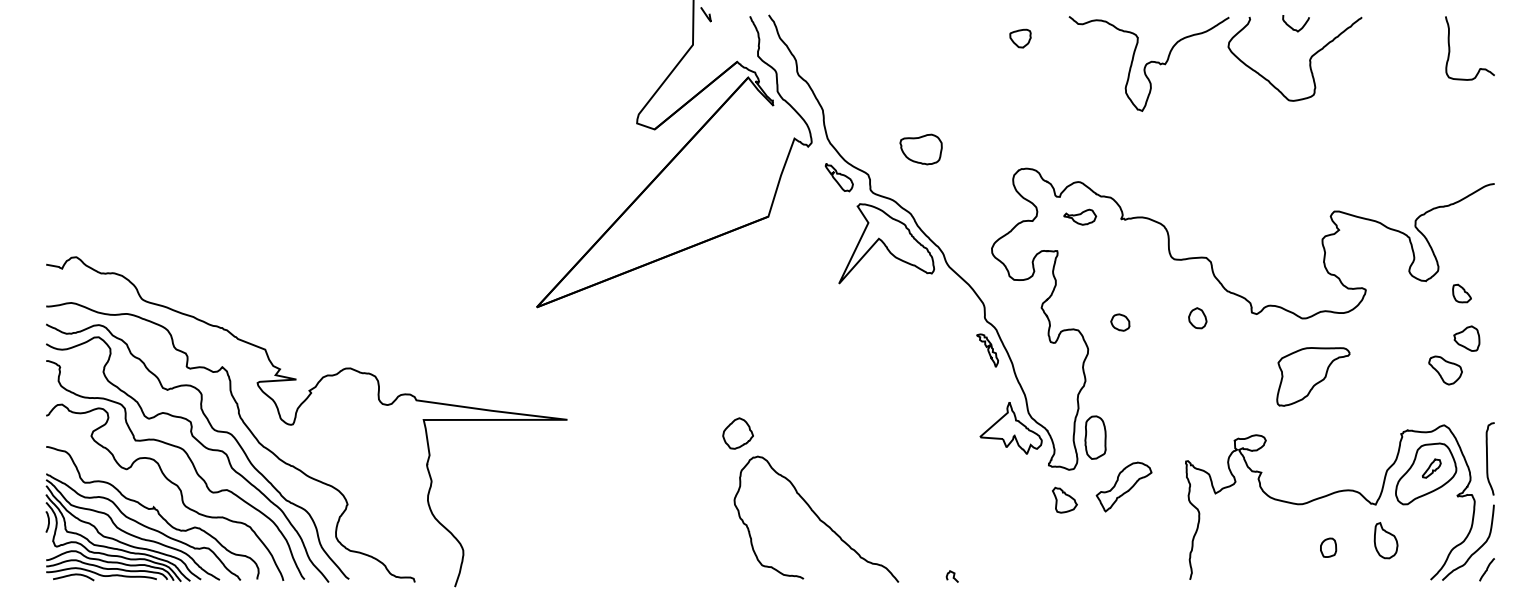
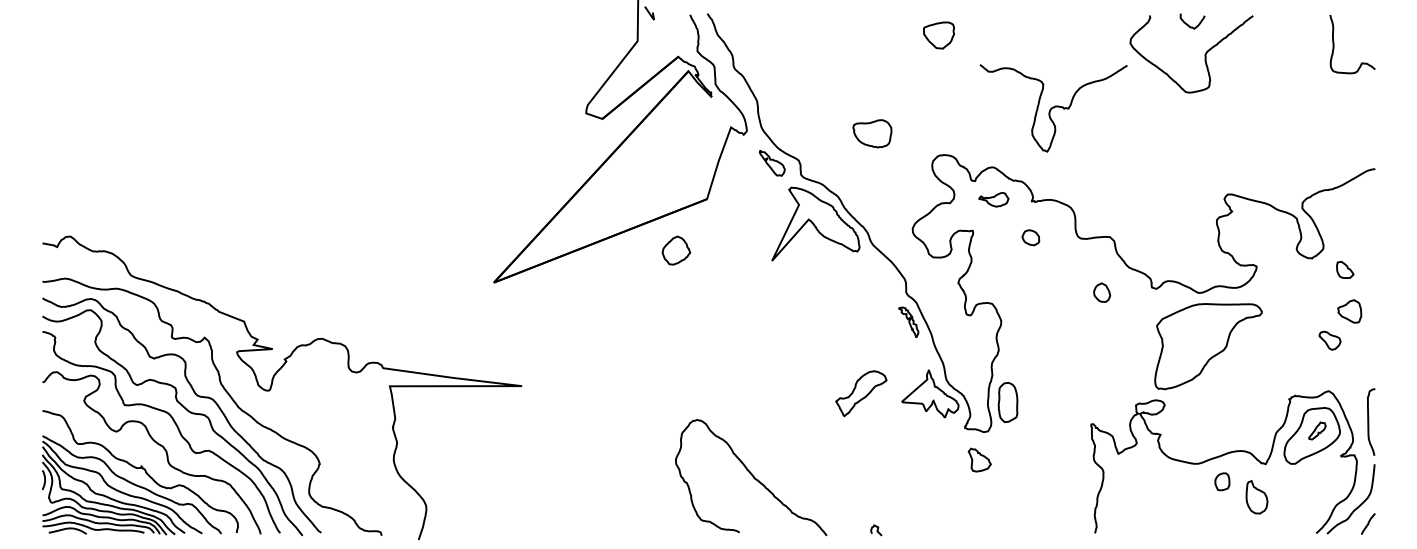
part: (1020, 38) -> (938, 35), size x1.6
curve: (1148, 63) -> (1053, 107), moved
part: (920, 149) -> (871, 133), moved
part: (1120, 322) -> (1030, 237), moved
part: (1445, 370) -> (1330, 340), size x0.7
part: (1313, 376) -> (1208, 346), size x1.6
part: (737, 433) -> (675, 250), moved
part: (1123, 486) -> (860, 393), moved
part: (1385, 540) -> (1256, 497), moved
part: (1328, 547) -> (1222, 481), moved

